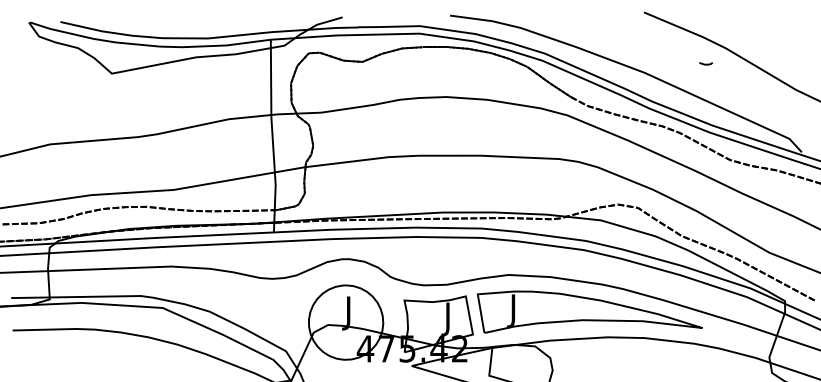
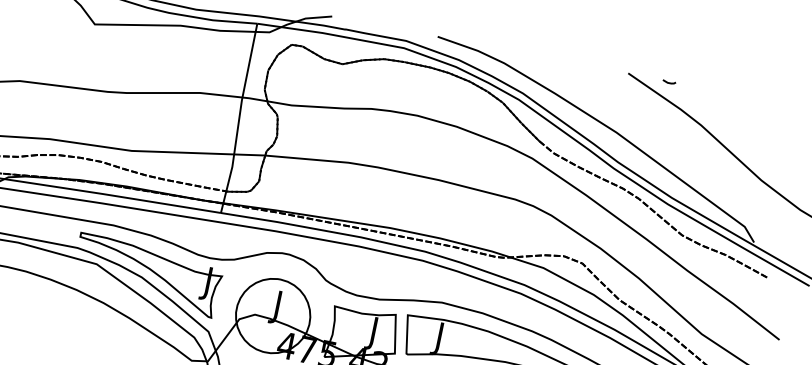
line: (705, 63) -> (668, 81), moved
part: (214, 308) -> (147, 275), added

